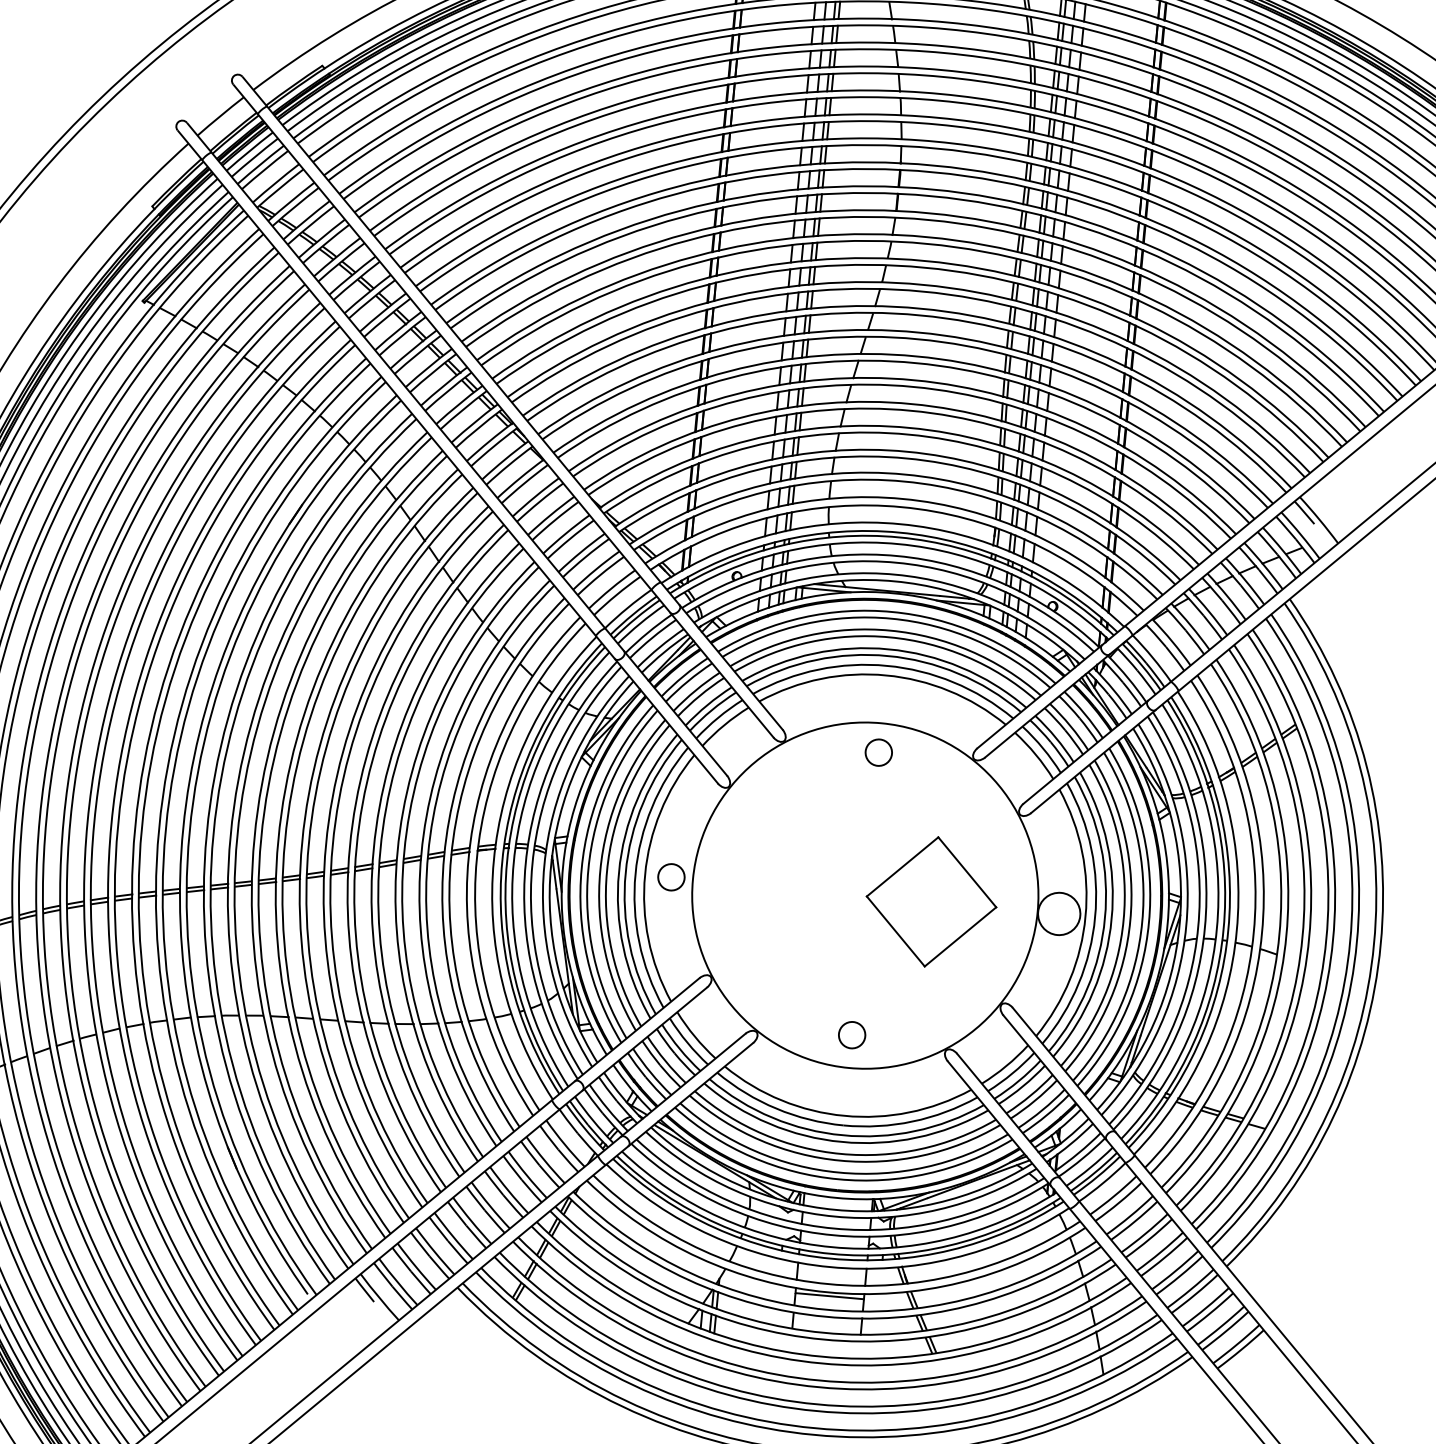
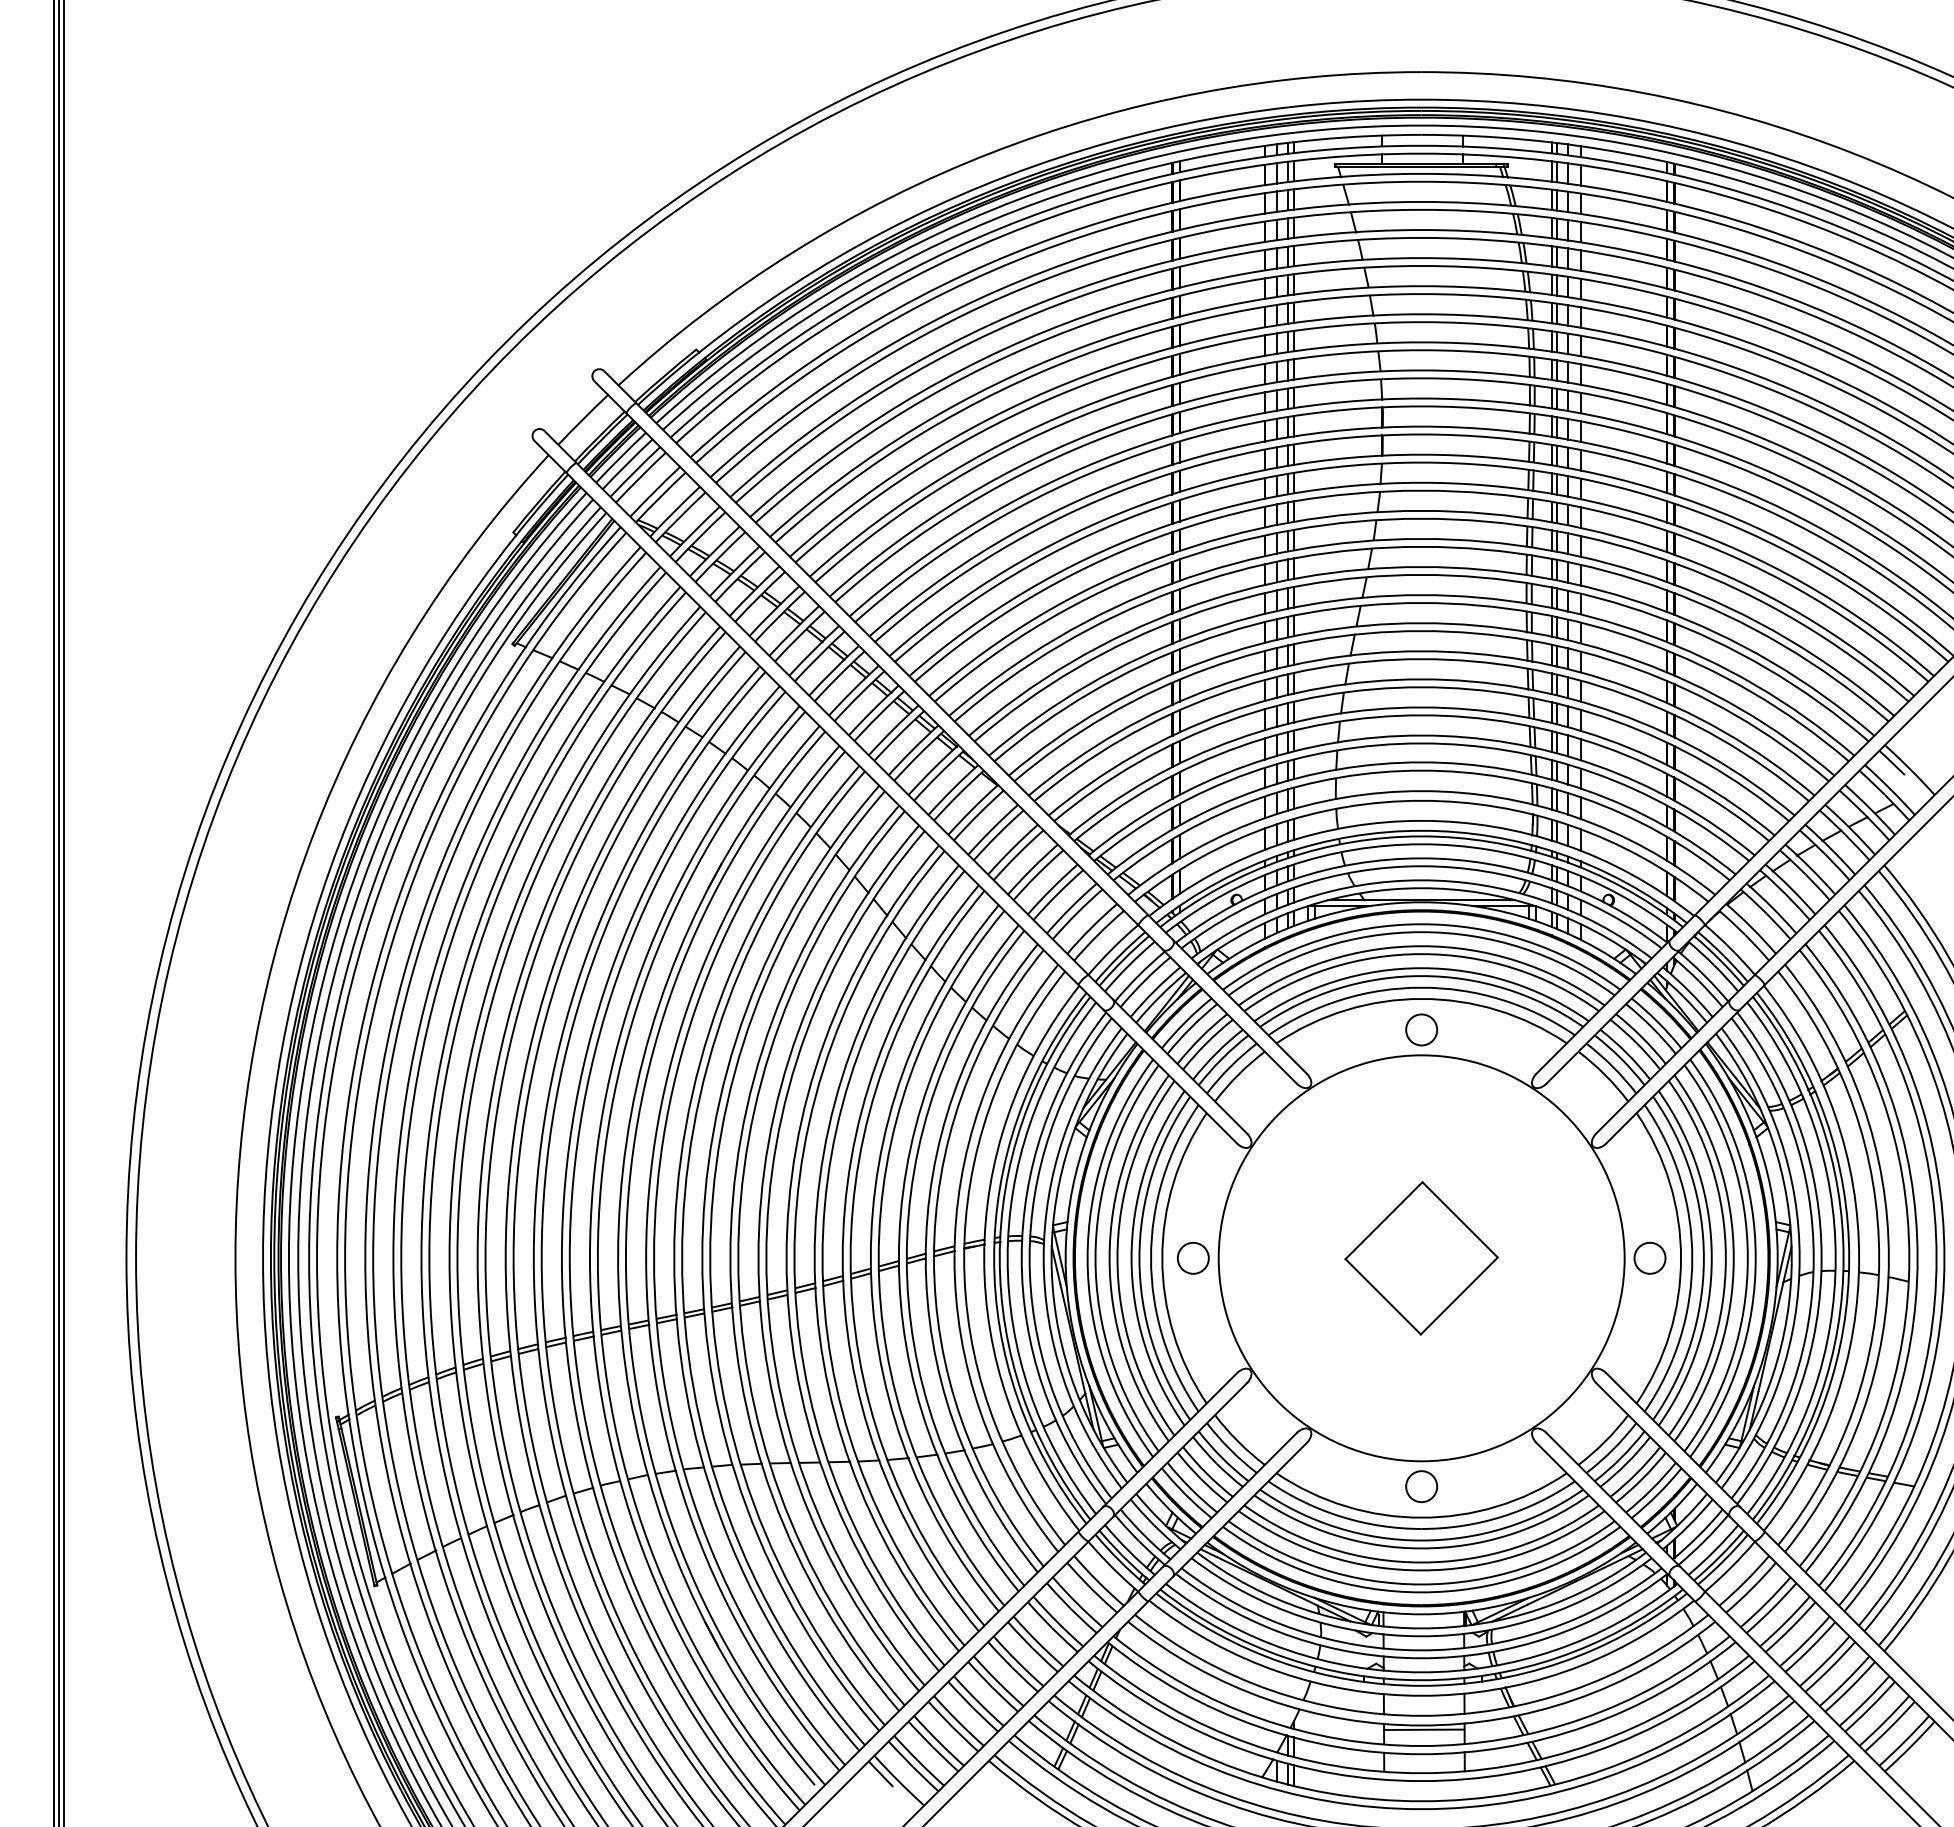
circle: (878, 752) -> (1421, 1029), moved
part: (931, 902) -> (1421, 1258), moved
circle: (1058, 913) -> (1649, 1257), size x0.62
circle: (852, 1035) -> (1421, 1486), moved

